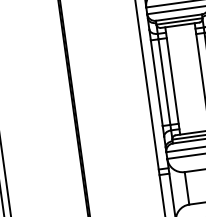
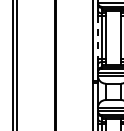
line: (155, 82) -> (97, 37), solid -> dashed

